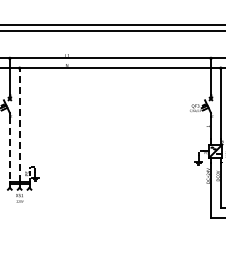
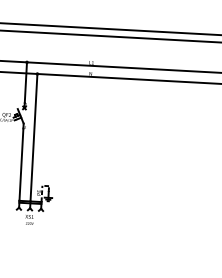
line: (19, 125) -> (33, 138), dashed -> solid
line: (9, 150) -> (20, 165), dashed -> solid

